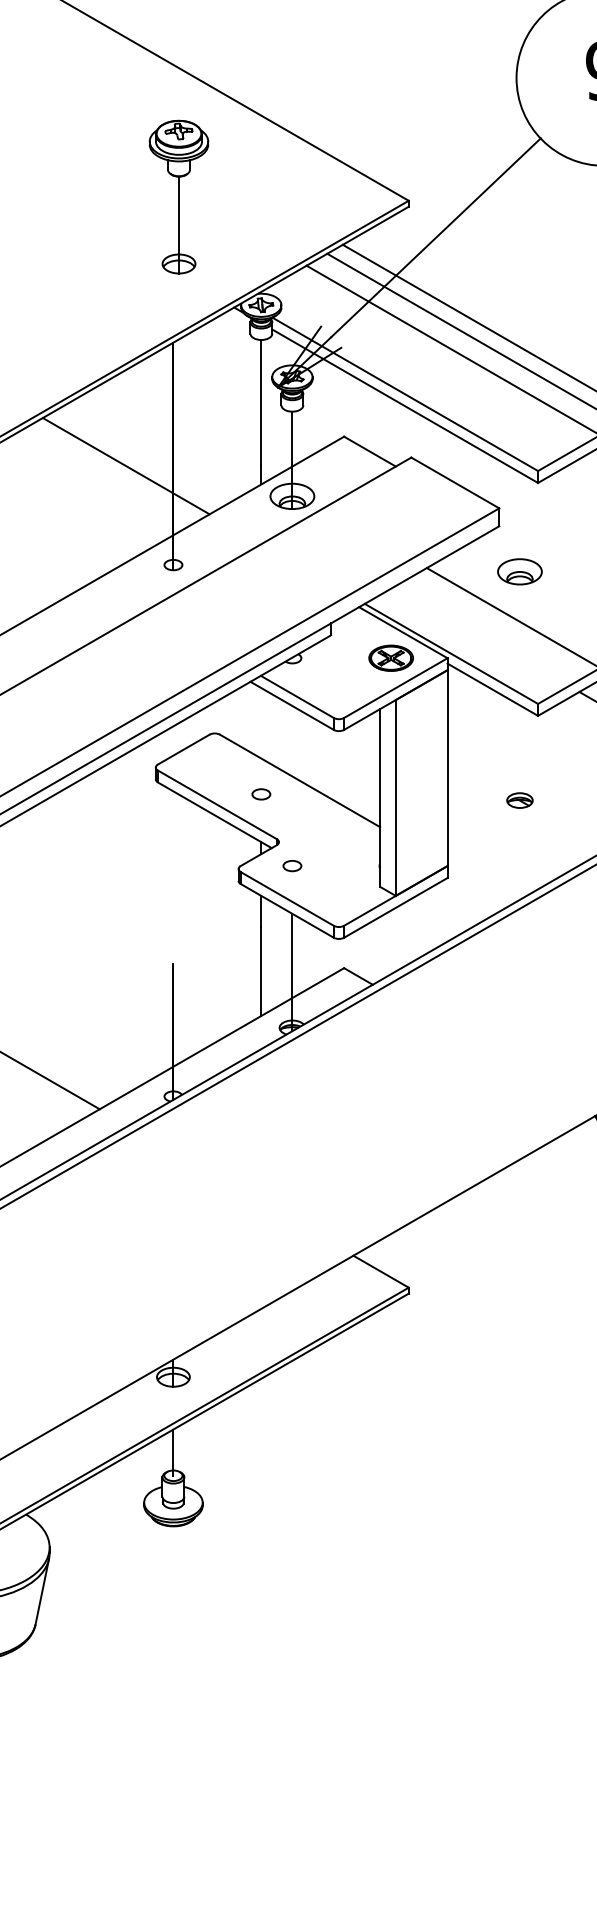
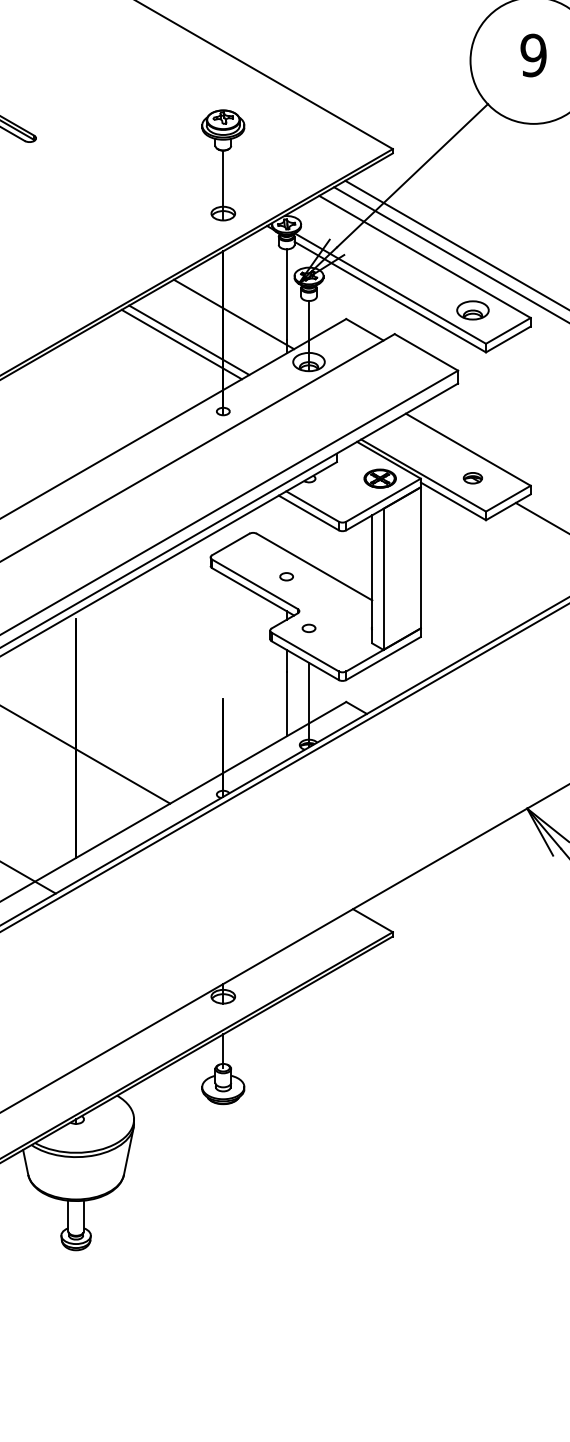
part: (179, 197) -> (223, 165), moved
line: (187, 430) -> (233, 314), added
line: (115, 472) -> (181, 344), added
part: (519, 571) -> (472, 310), moved
part: (519, 800) -> (472, 478), moved

